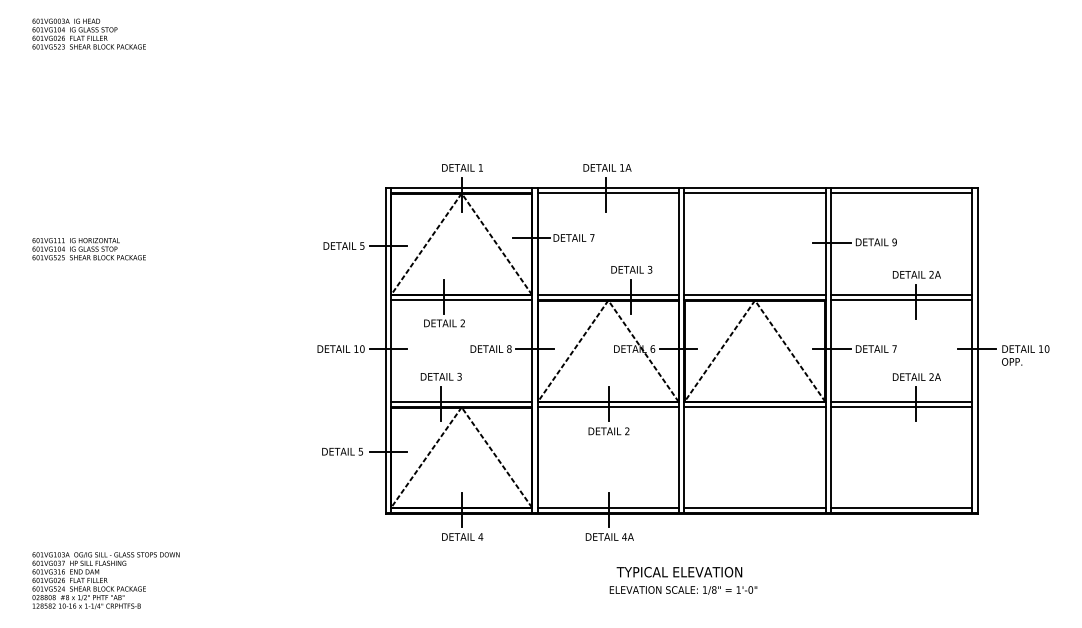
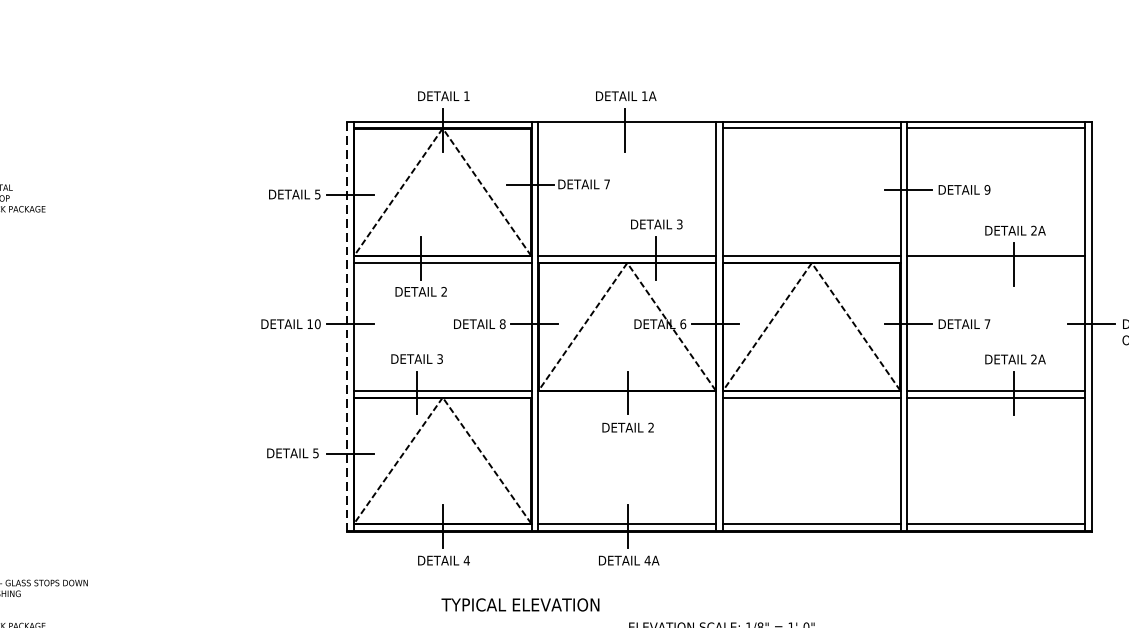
line: (608, 193) -> (627, 128), removed
line: (901, 300) -> (996, 263), removed
line: (385, 350) -> (346, 325), solid -> dashed
line: (608, 407) -> (627, 397), removed
text: (679, 572) -> (520, 605), moved

